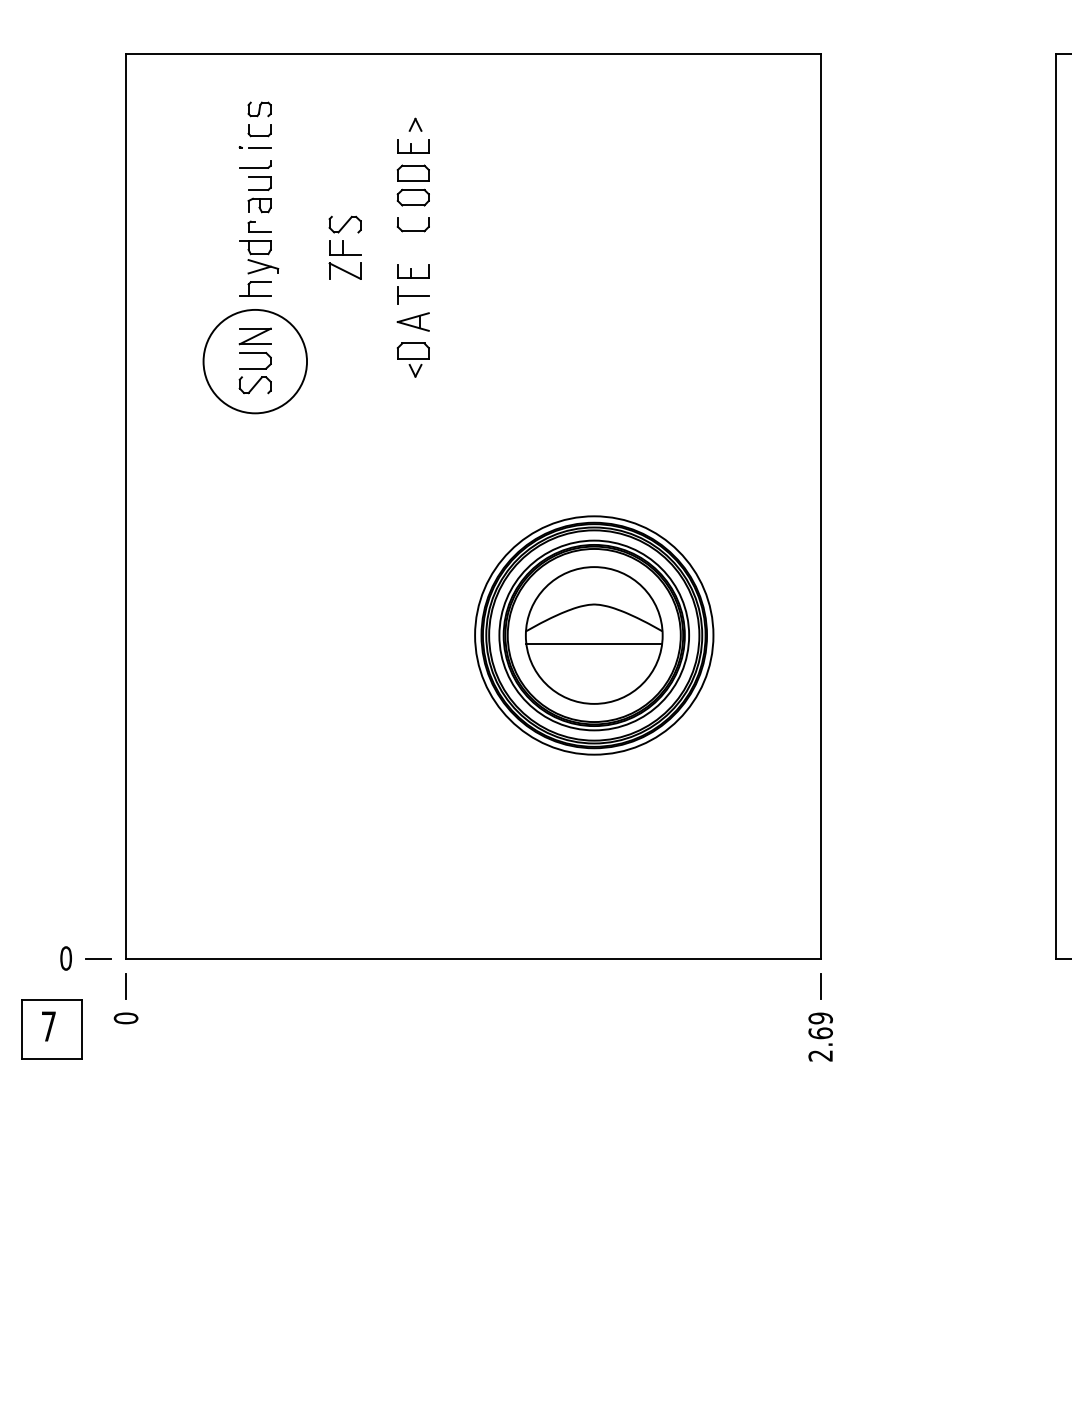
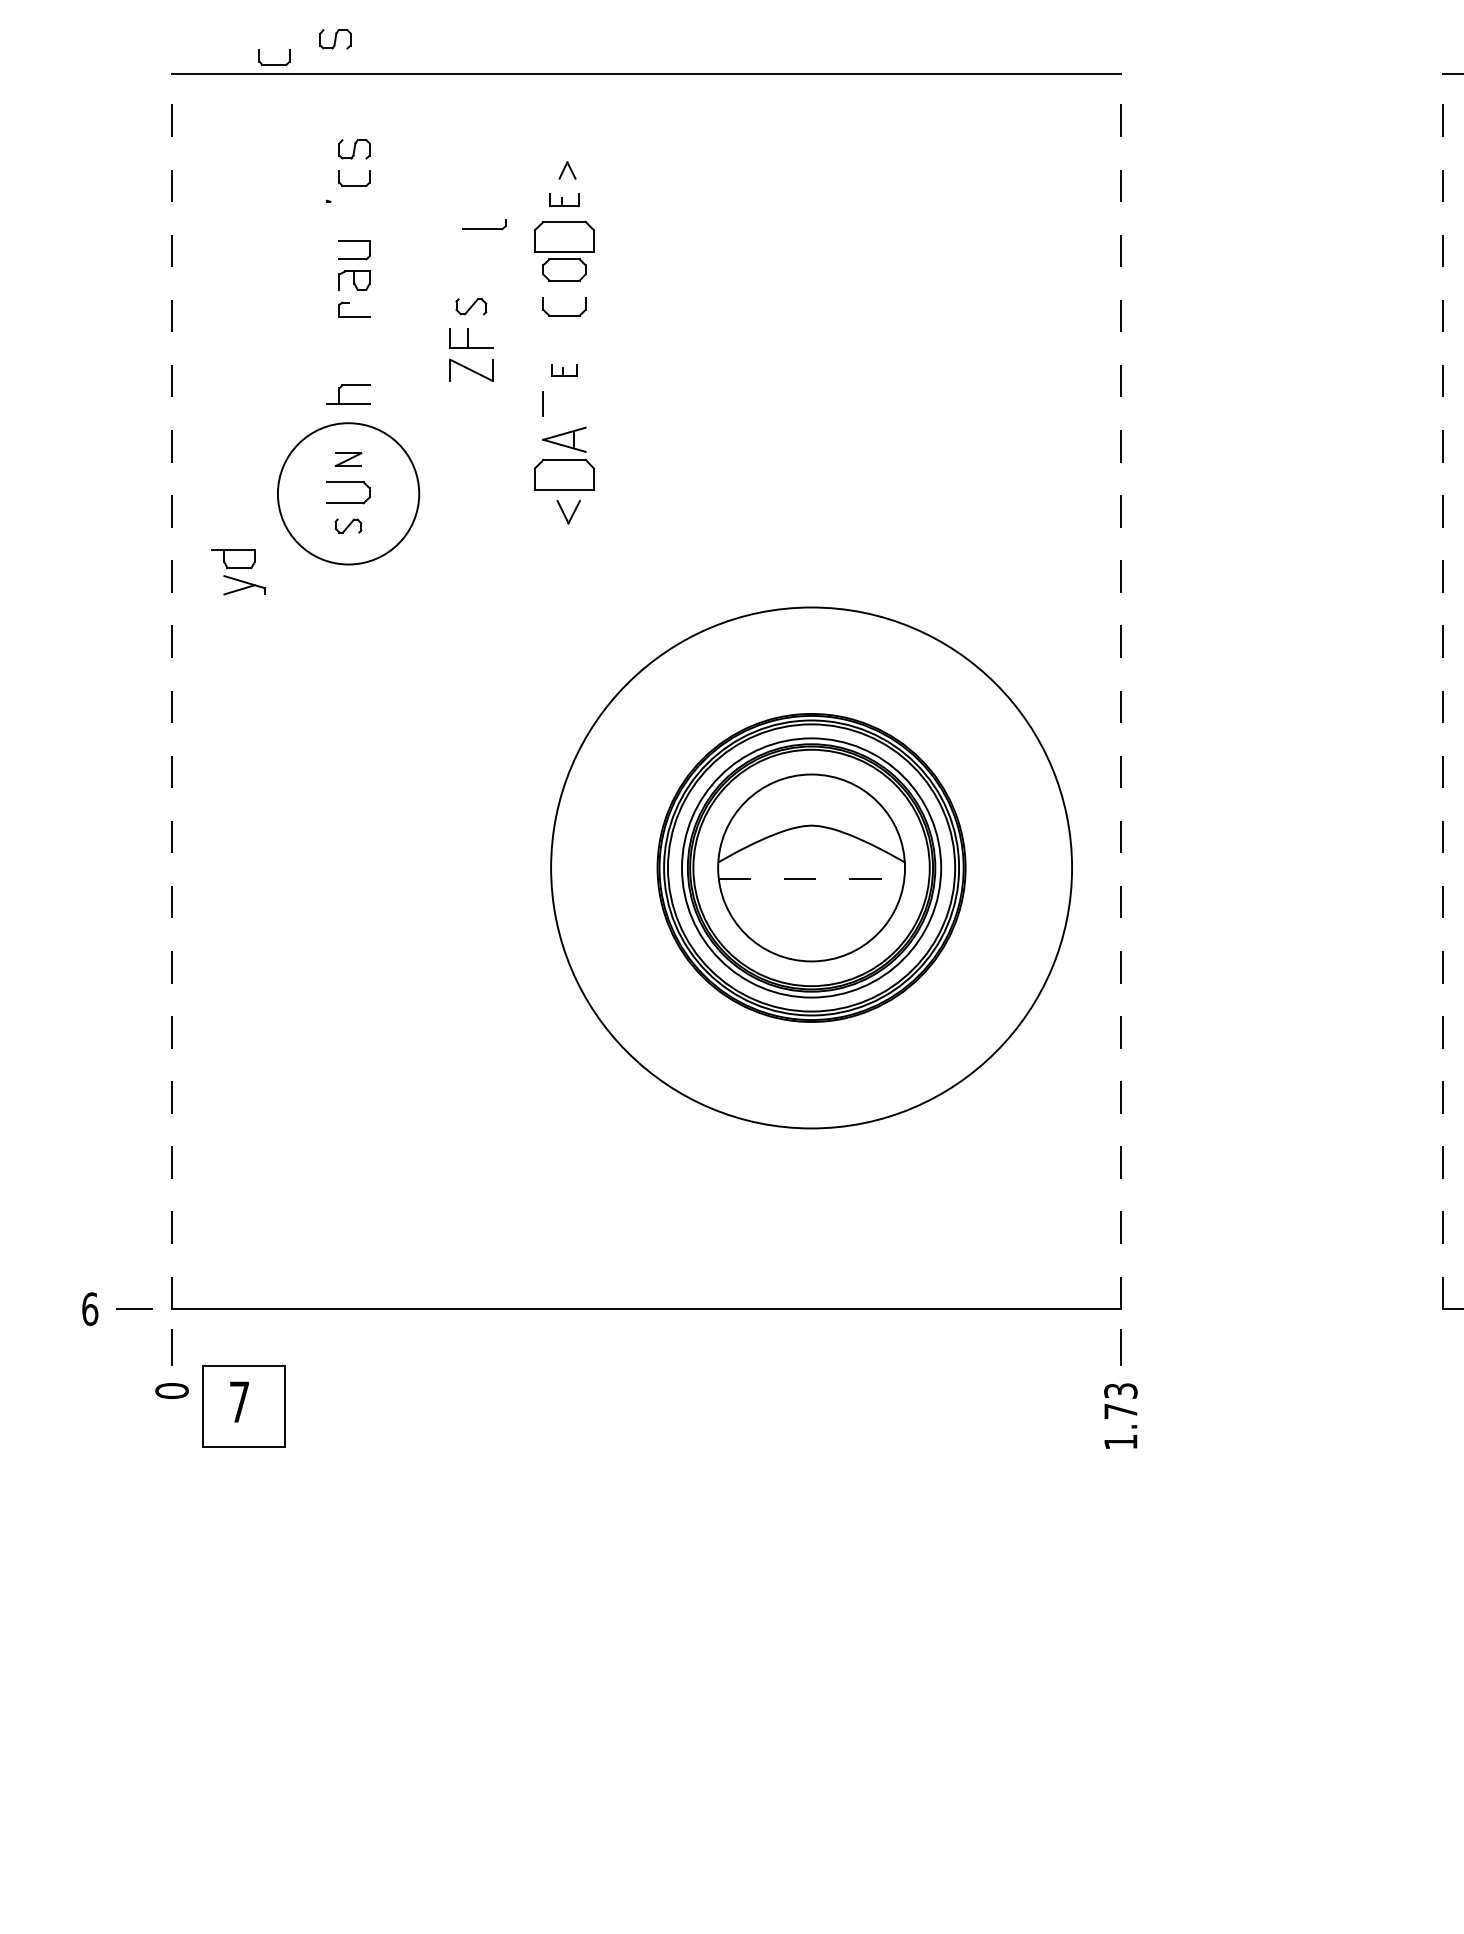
part: (245, 28) -> (335, 39), added
part: (201, 47) -> (274, 64), added
part: (413, 146) -> (564, 199), size x0.7
line: (259, 147) -> (354, 201), removed
part: (255, 164) -> (484, 224), moved
part: (413, 173) -> (564, 236), size x1.4
part: (345, 224) -> (471, 306), size x0.7
part: (258, 257) -> (238, 572), moved
part: (413, 270) -> (564, 369), size x0.6
line: (413, 295) -> (564, 403), removed
part: (255, 336) -> (348, 459), size x0.6
part: (413, 359) -> (564, 491), size x1.4
part: (255, 384) -> (348, 525), size x0.6
line: (126, 506) -> (172, 691), solid -> dashed
line: (820, 506) -> (1120, 691), solid -> dashed
line: (1056, 506) -> (1442, 691), solid -> dashed
circle: (594, 635) -> (811, 867), size x1.6
line: (594, 643) -> (811, 879), solid -> dashed
text: (66, 958) -> (90, 1308), 0 -> 6
part: (51, 1029) -> (243, 1406), moved
text: (820, 1037) -> (1120, 1416), 2.69 -> 1.73

